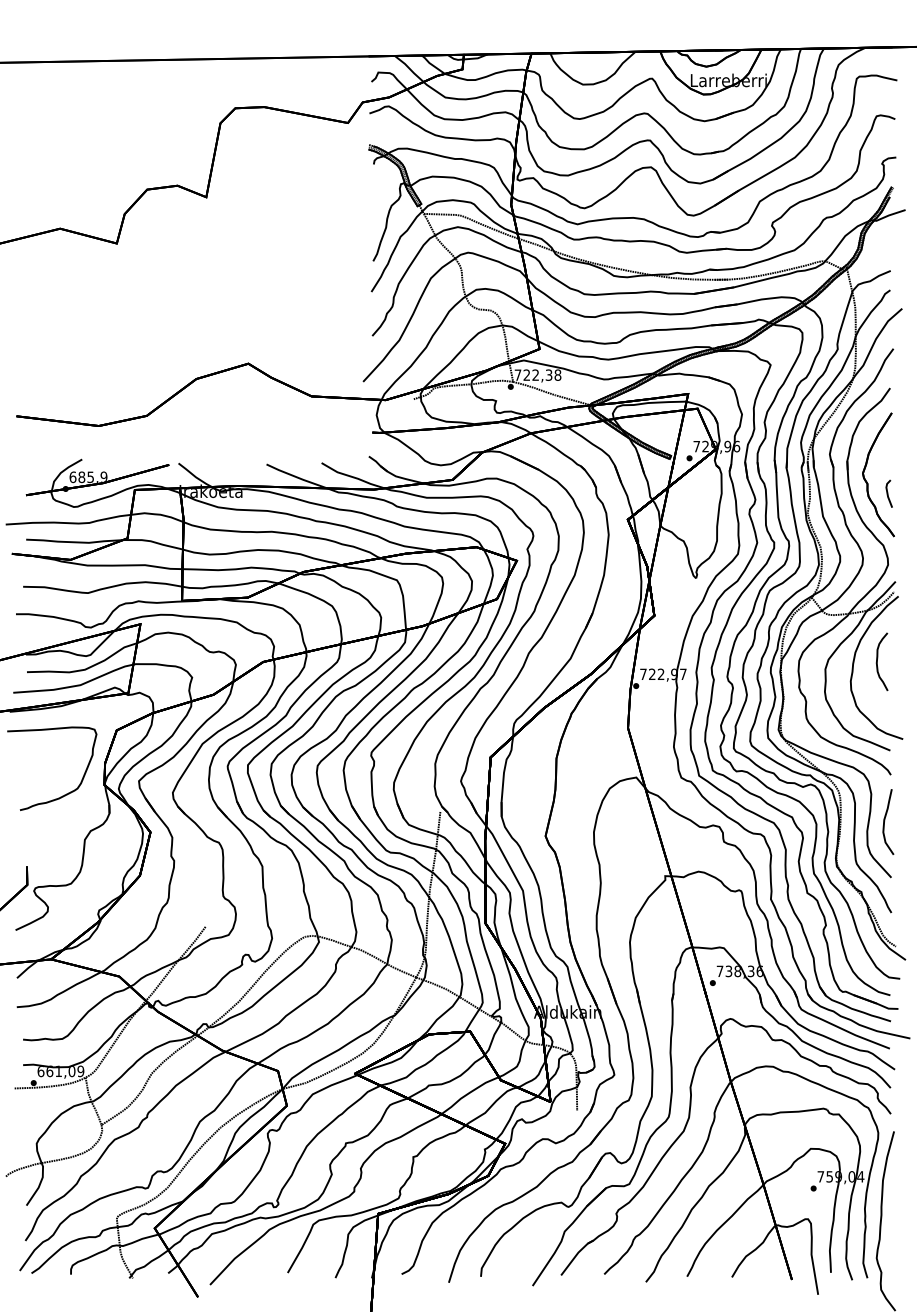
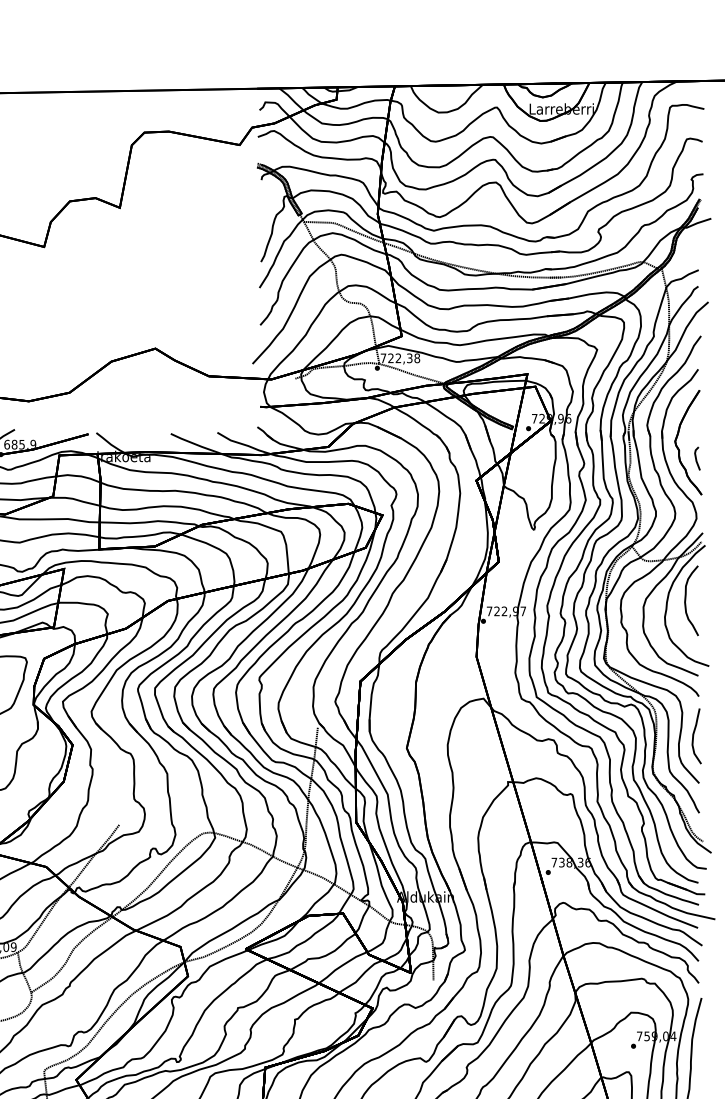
part: (881, 661) -> (690, 600), size x1.43

